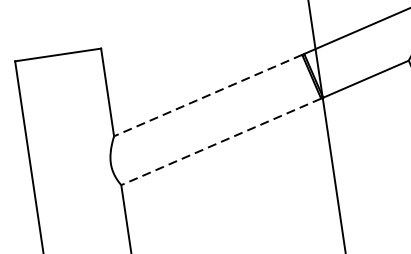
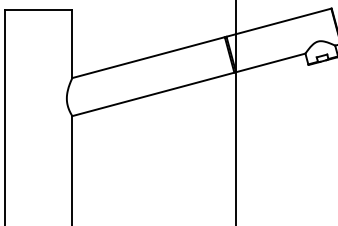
line: (207, 95) -> (148, 57), dashed -> solid
line: (221, 142) -> (153, 94), dashed -> solid

